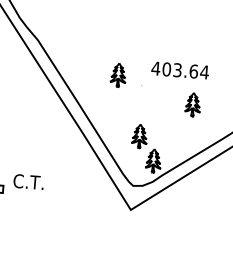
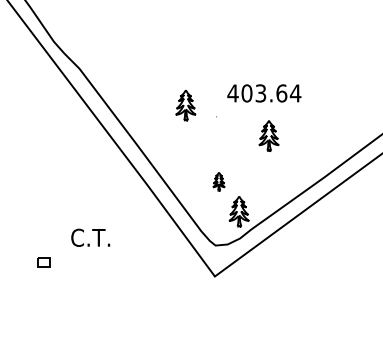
part: (192, 104) -> (268, 135), moved
part: (139, 136) -> (218, 181), size x0.6
text: (28, 181) -> (90, 237), moved

